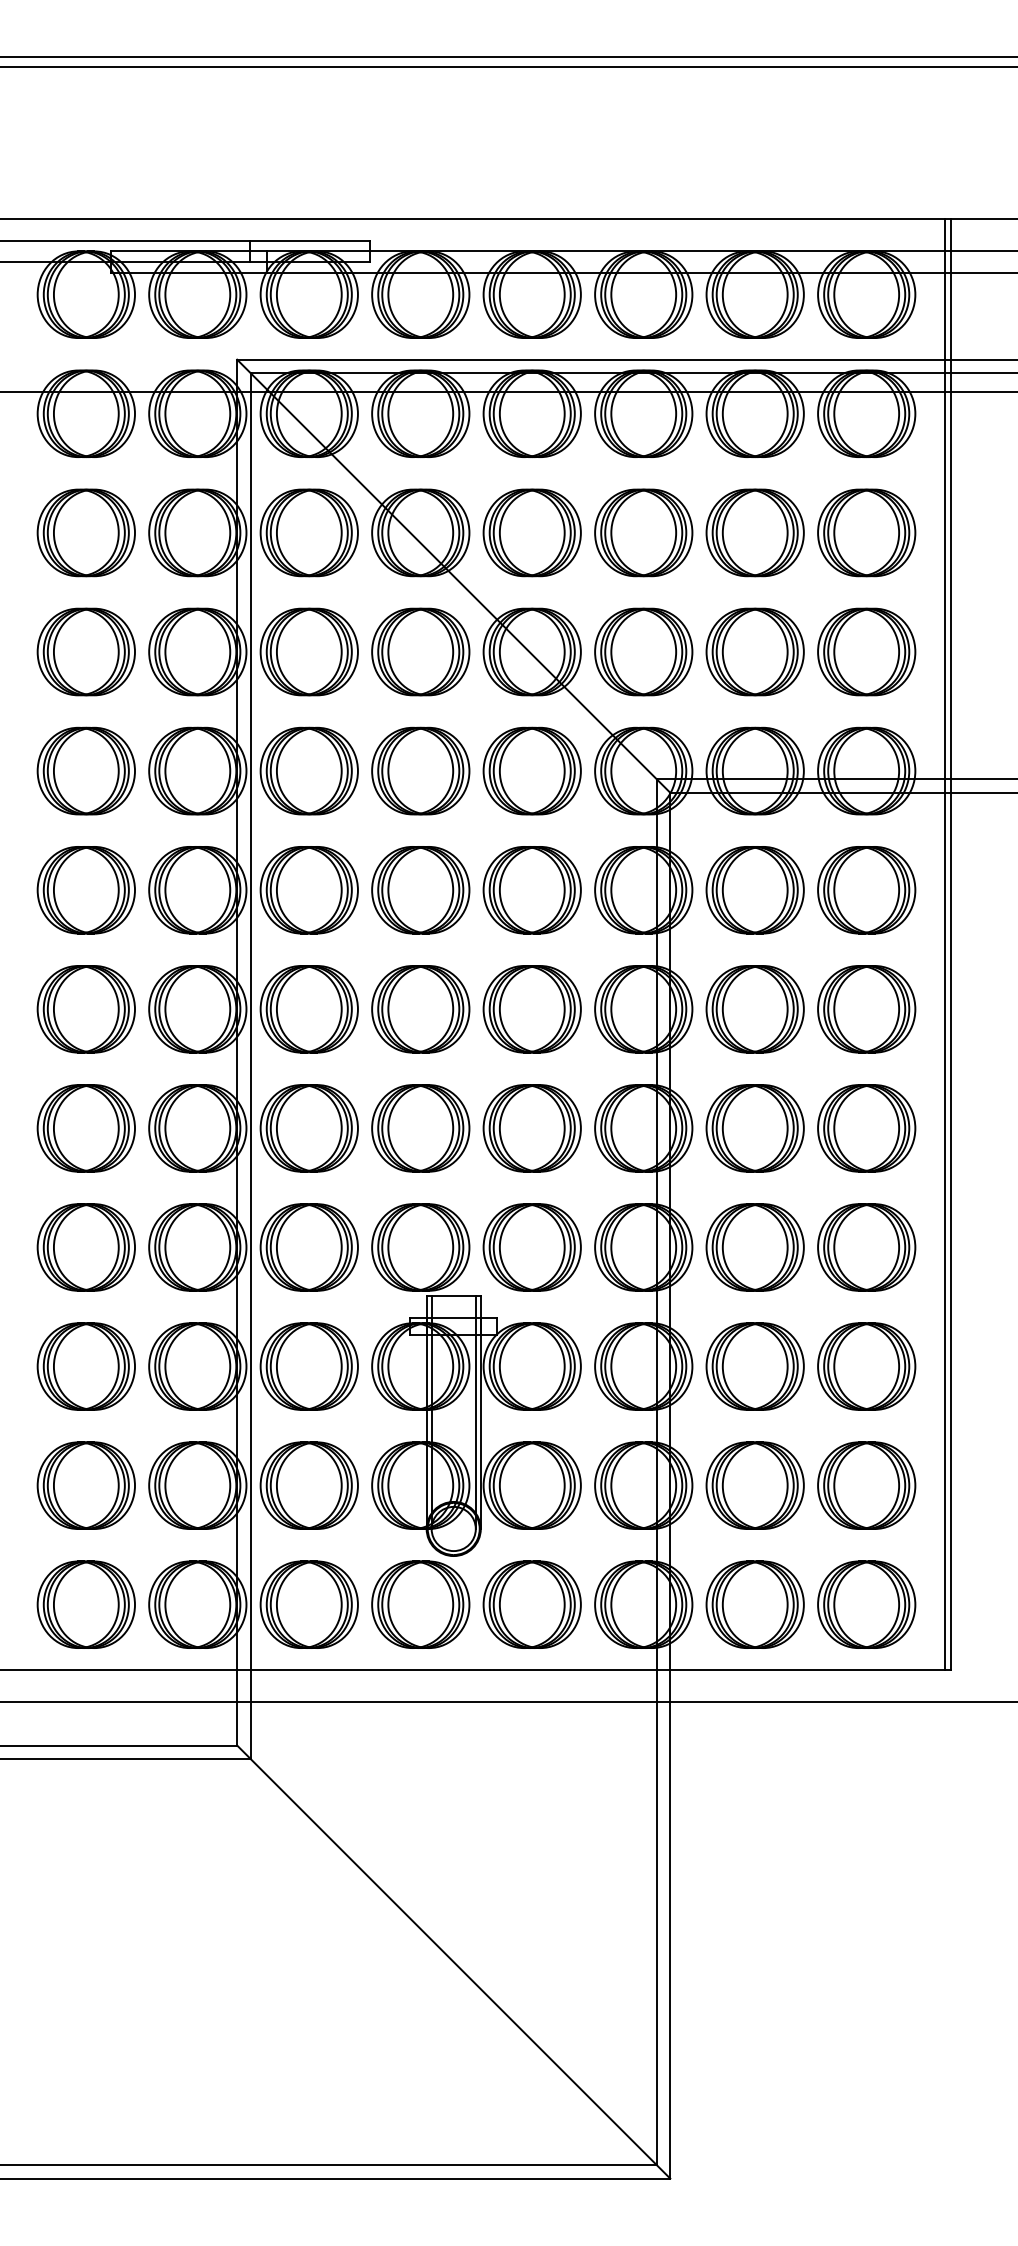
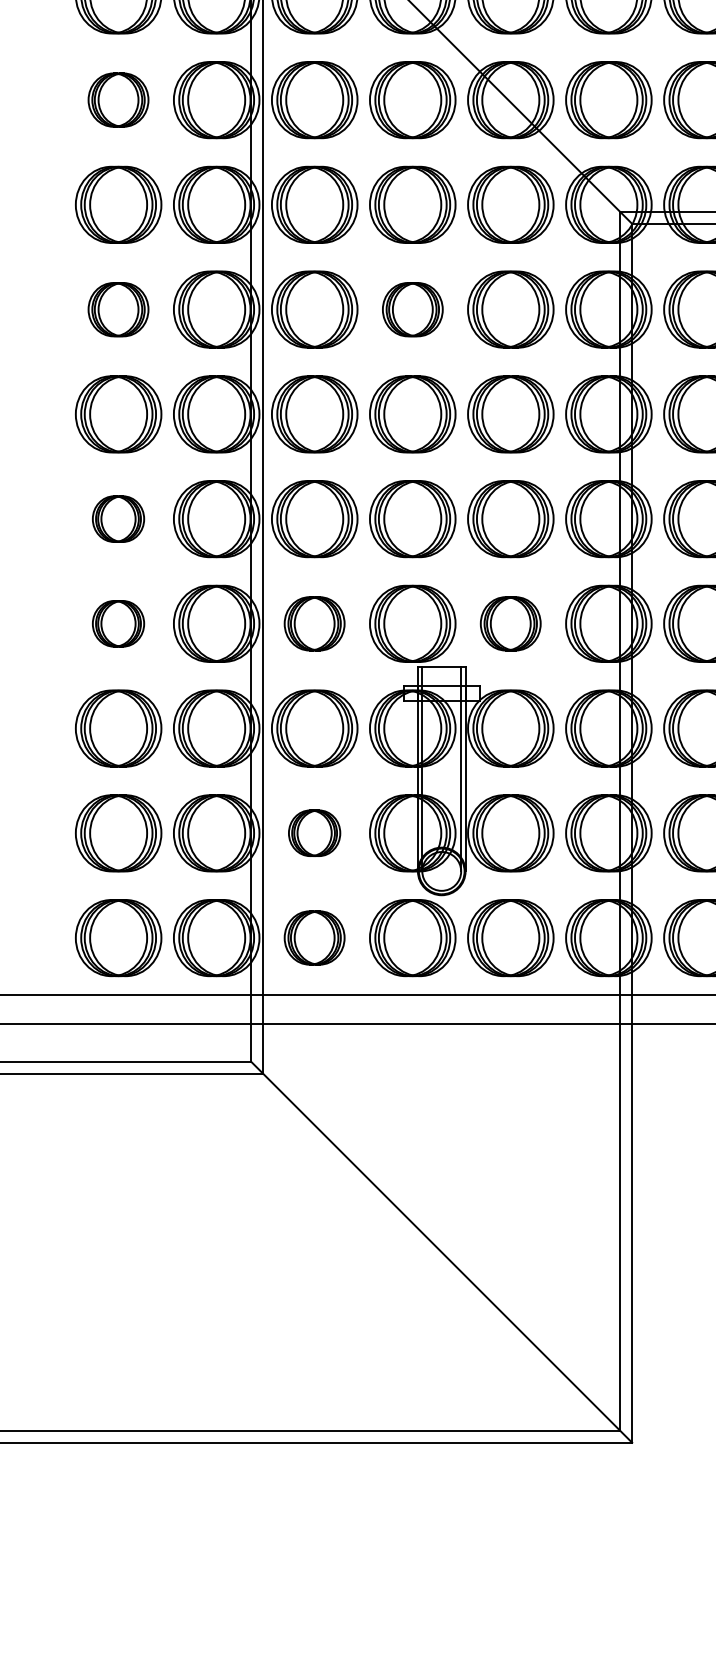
part: (85, 651) -> (117, 99), size x0.7
part: (85, 890) -> (117, 309), size x0.7
part: (420, 890) -> (412, 309), size x0.7
part: (85, 1128) -> (117, 519), size x0.6
part: (85, 1247) -> (117, 623), size x0.6
part: (308, 1247) -> (314, 623), size x0.7
part: (531, 1247) -> (510, 623), size x0.7
part: (308, 1485) -> (314, 833), size x0.6
part: (308, 1604) -> (314, 937), size x0.7

